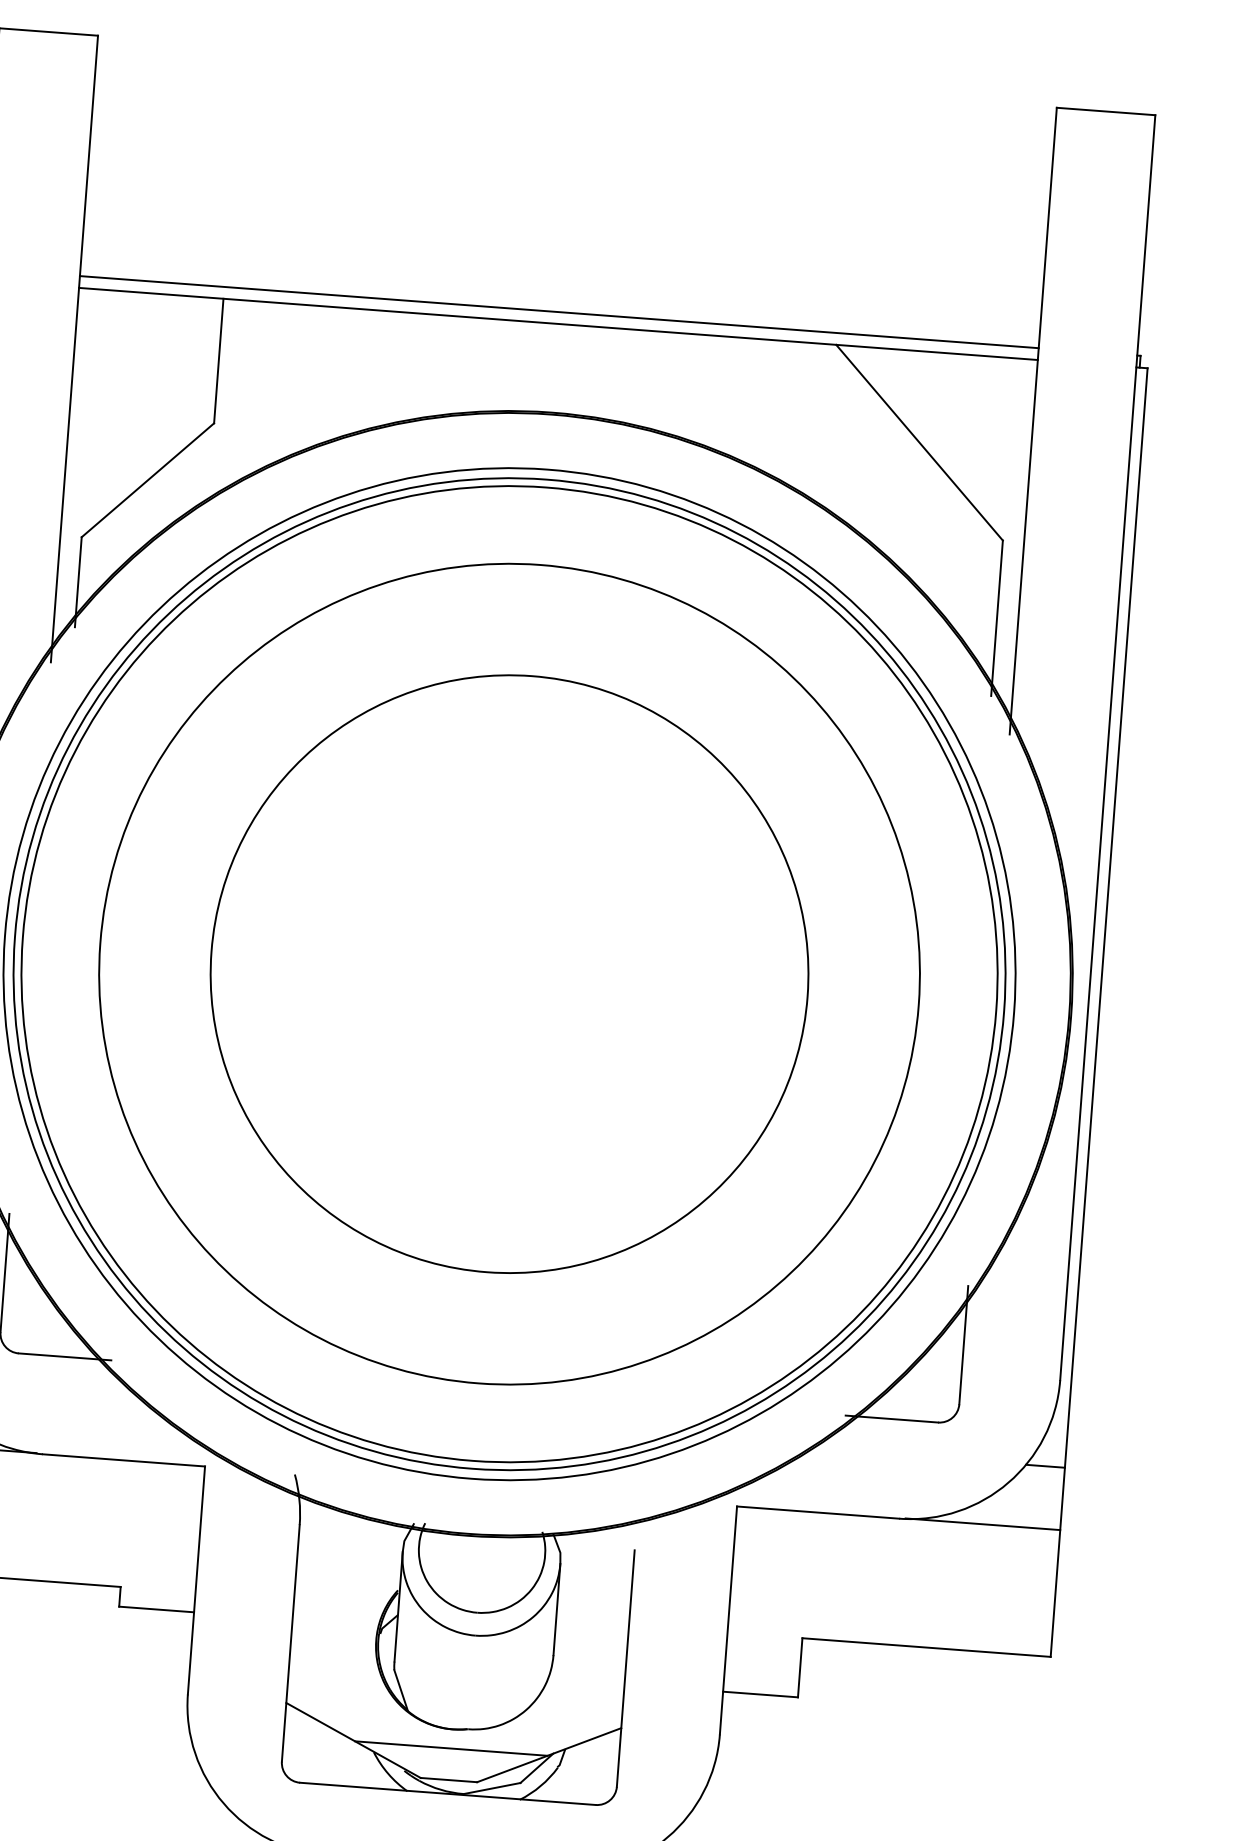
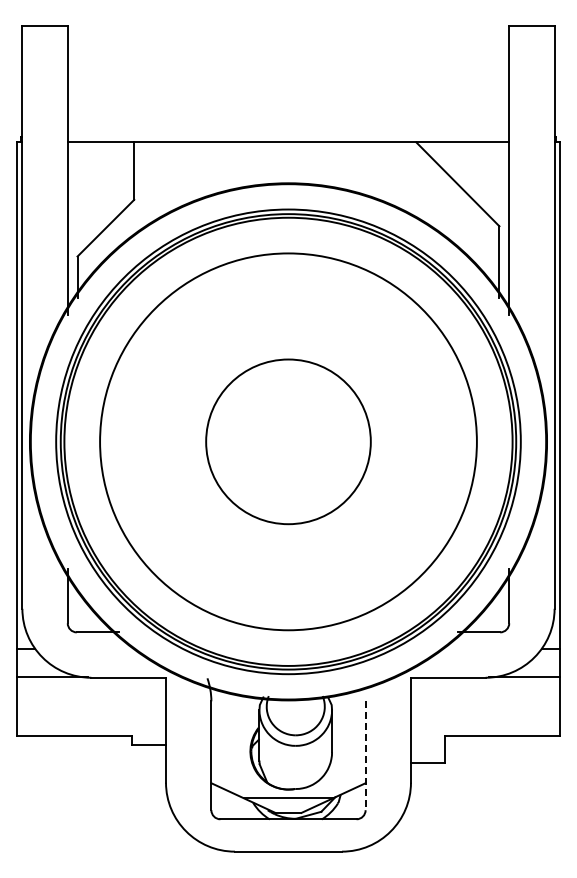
line: (559, 313) -> (288, 137), removed
circle: (509, 973) -> (288, 441), size x0.6
line: (625, 1670) -> (365, 756), solid -> dashed

